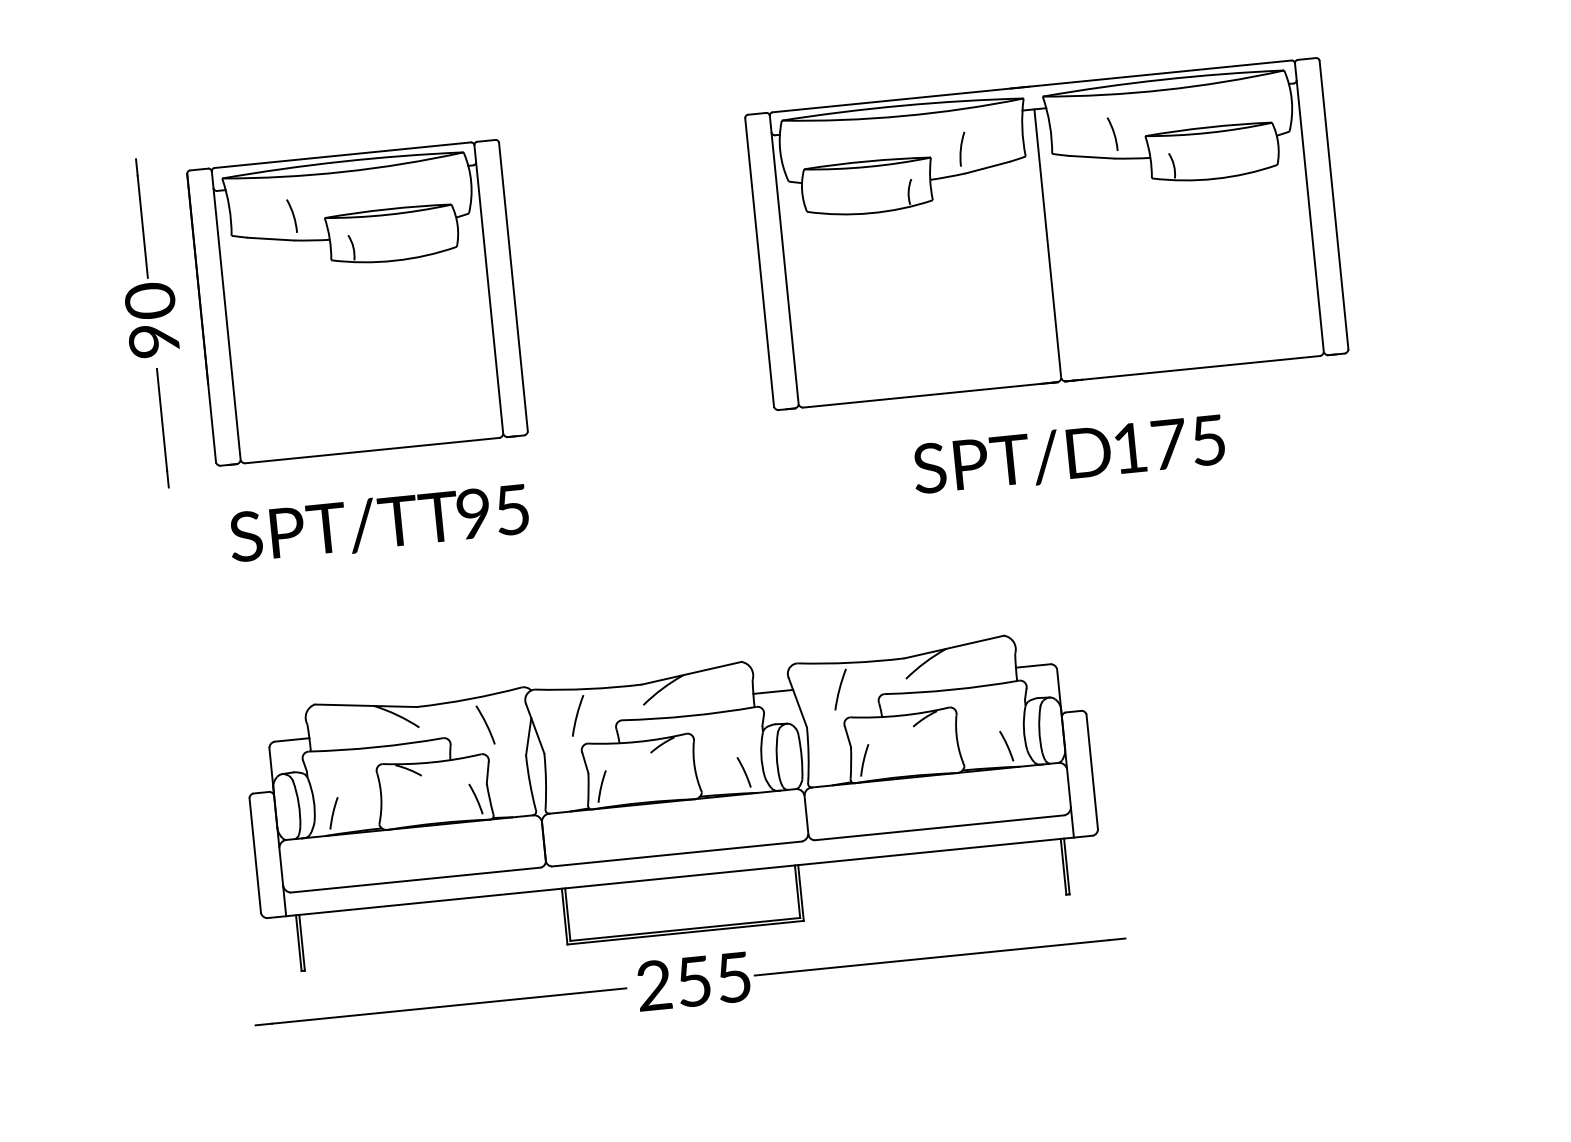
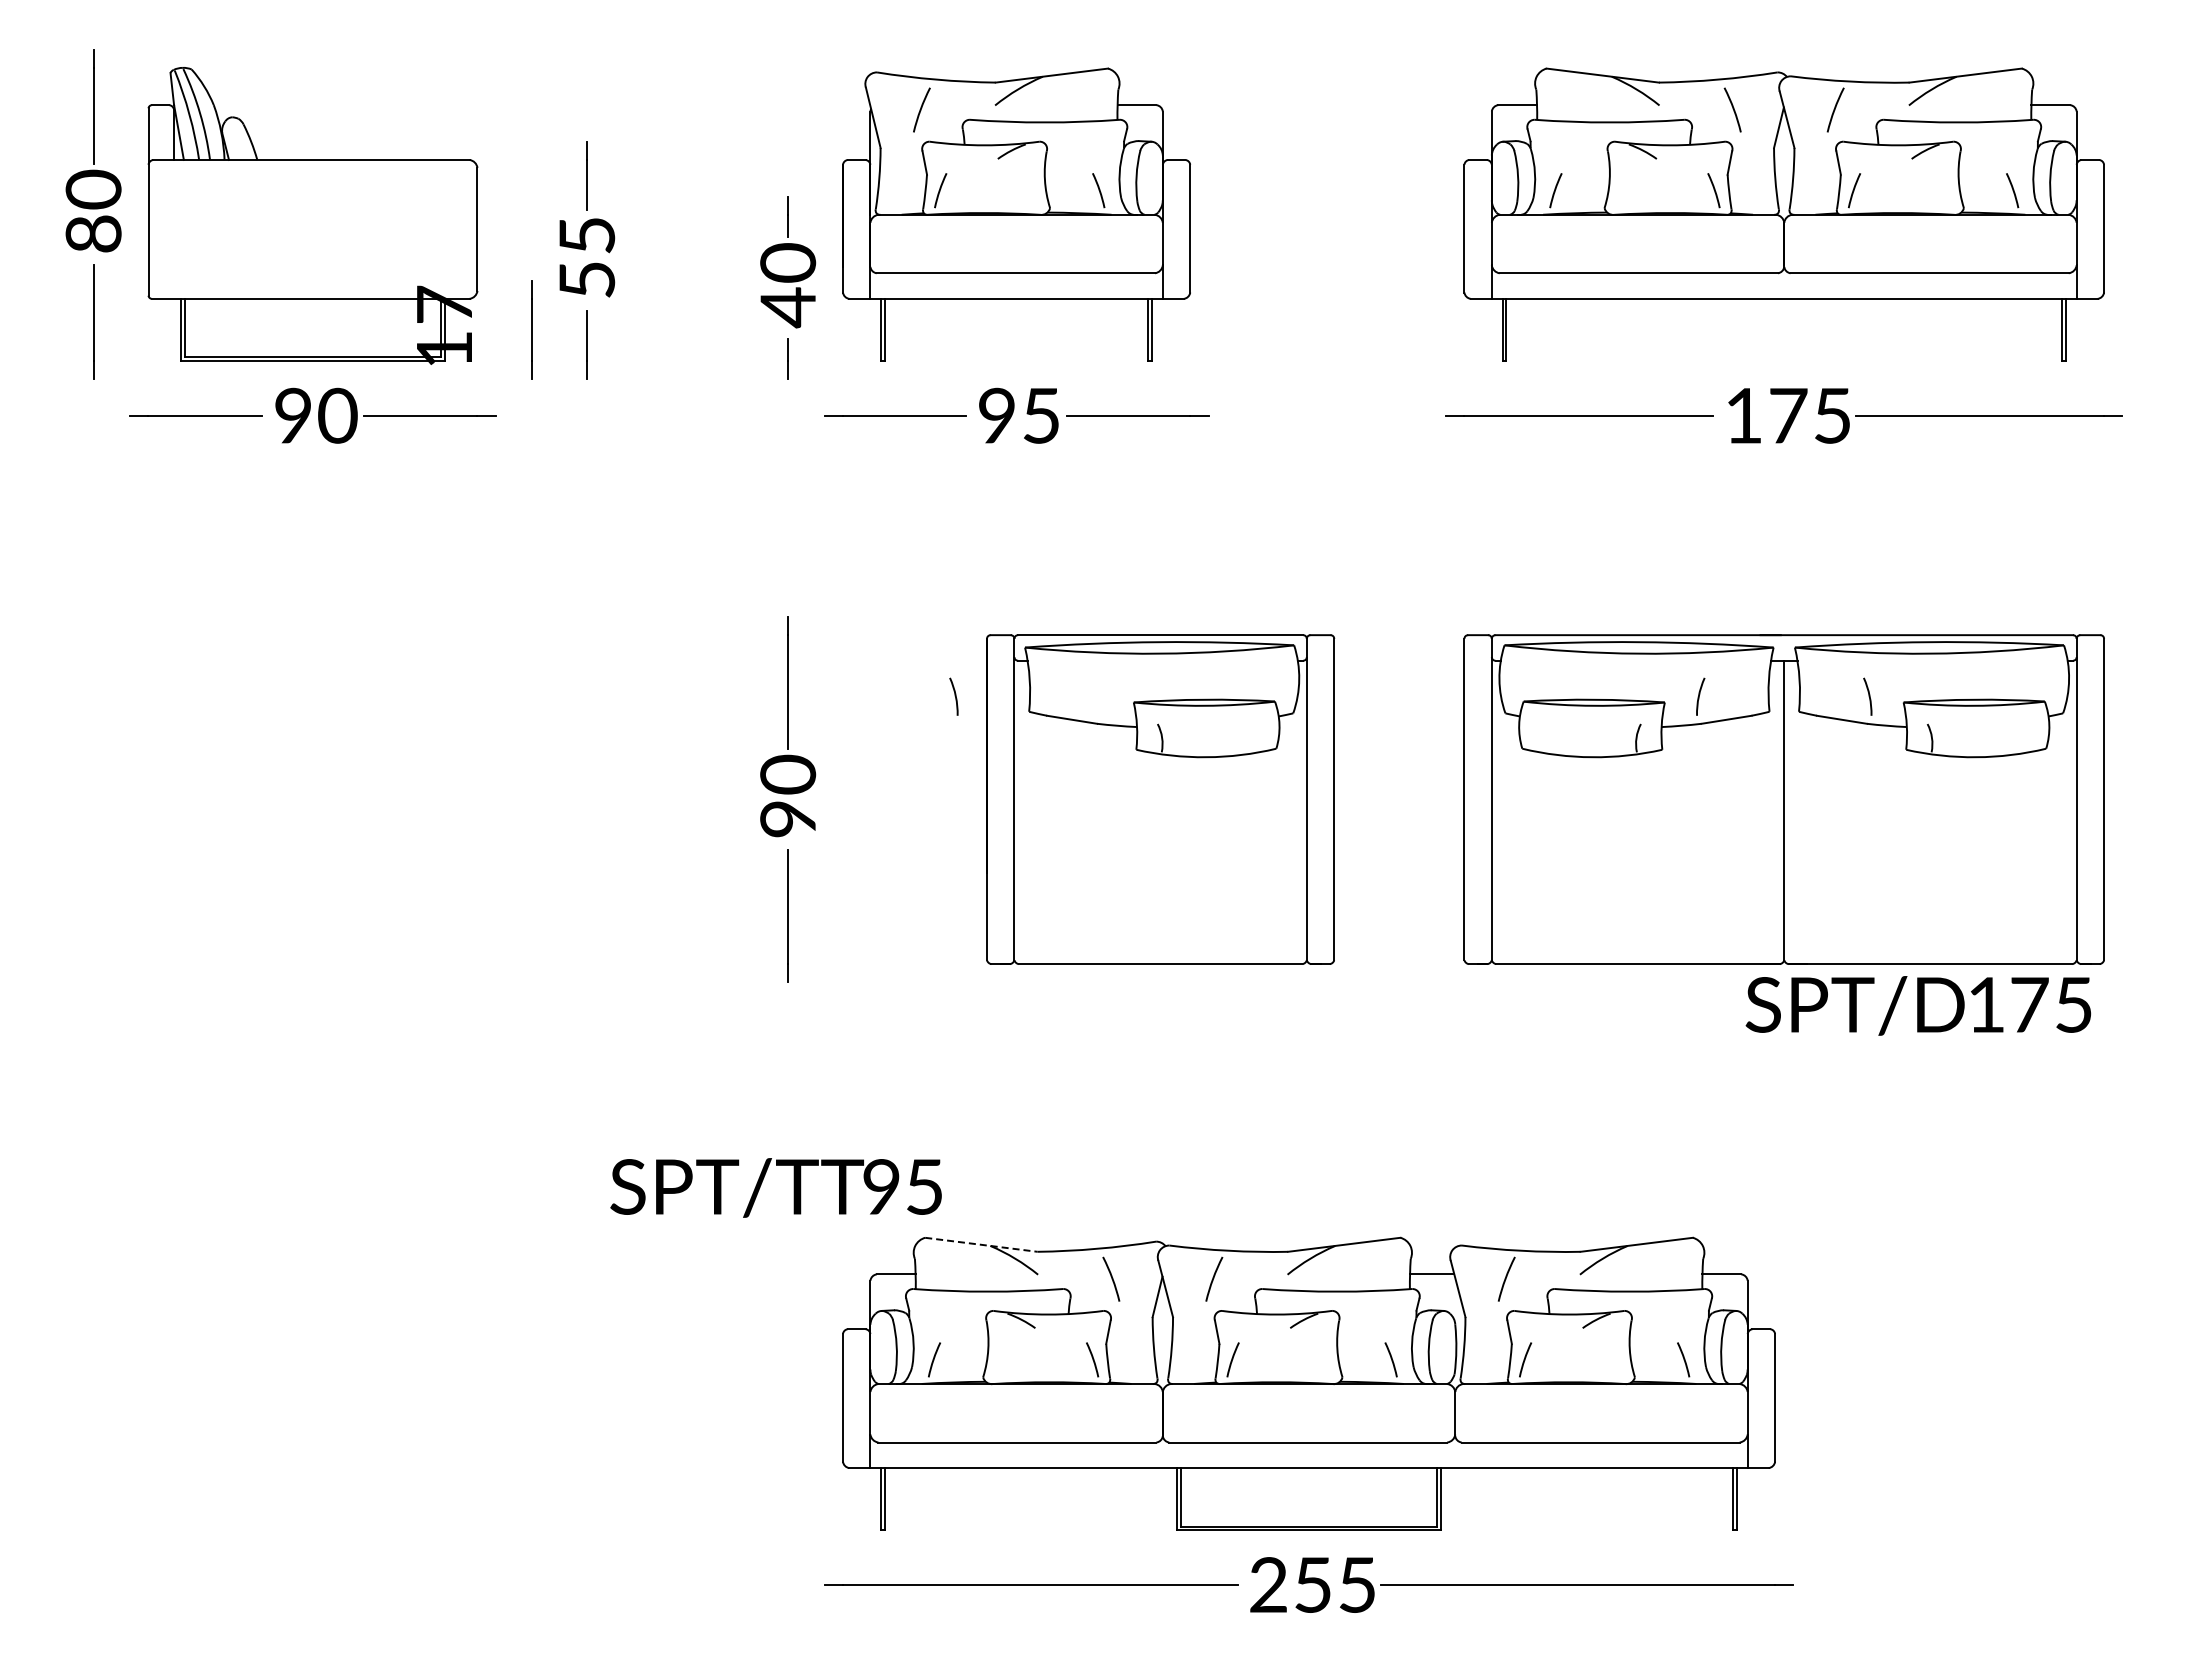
part: (357, 302) -> (1160, 799), moved
text: (1069, 454) -> (1918, 1005), moved
text: (378, 523) -> (775, 1187), moved
line: (365, 705) -> (981, 1244), solid -> dashed

